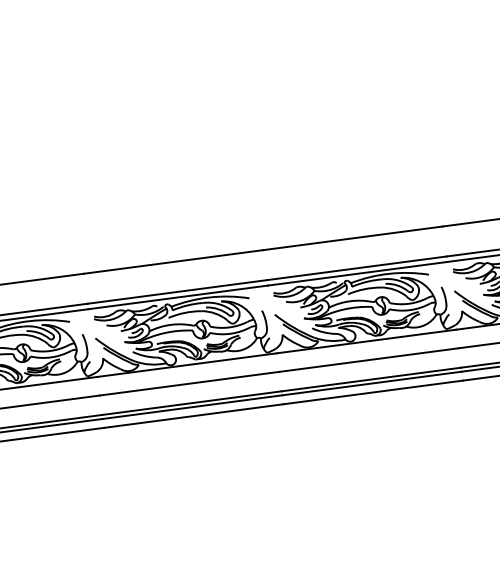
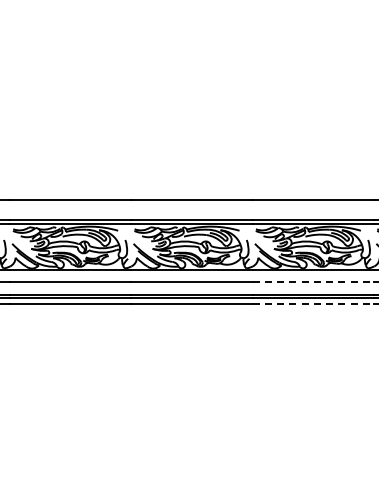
line: (368, 360) -> (313, 282), solid -> dashed
line: (373, 392) -> (313, 304), solid -> dashed

